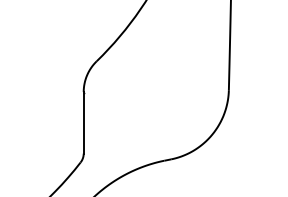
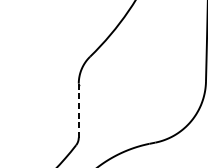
line: (83, 122) -> (78, 110), solid -> dashed

